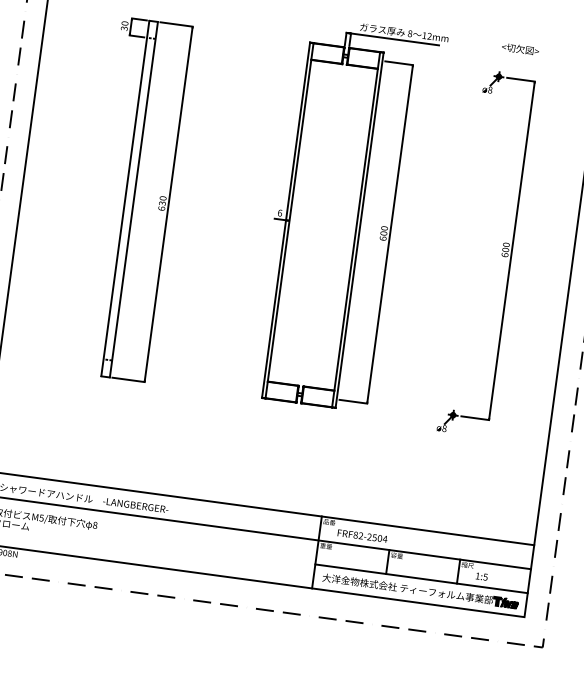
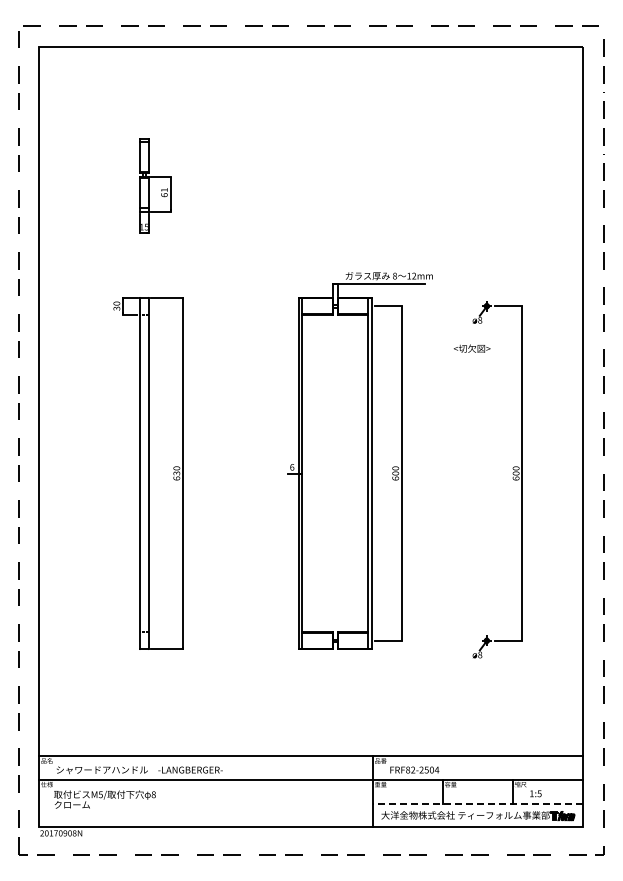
text: (519, 48) -> (471, 348), moved
line: (421, 578) -> (477, 803), solid -> dashed

